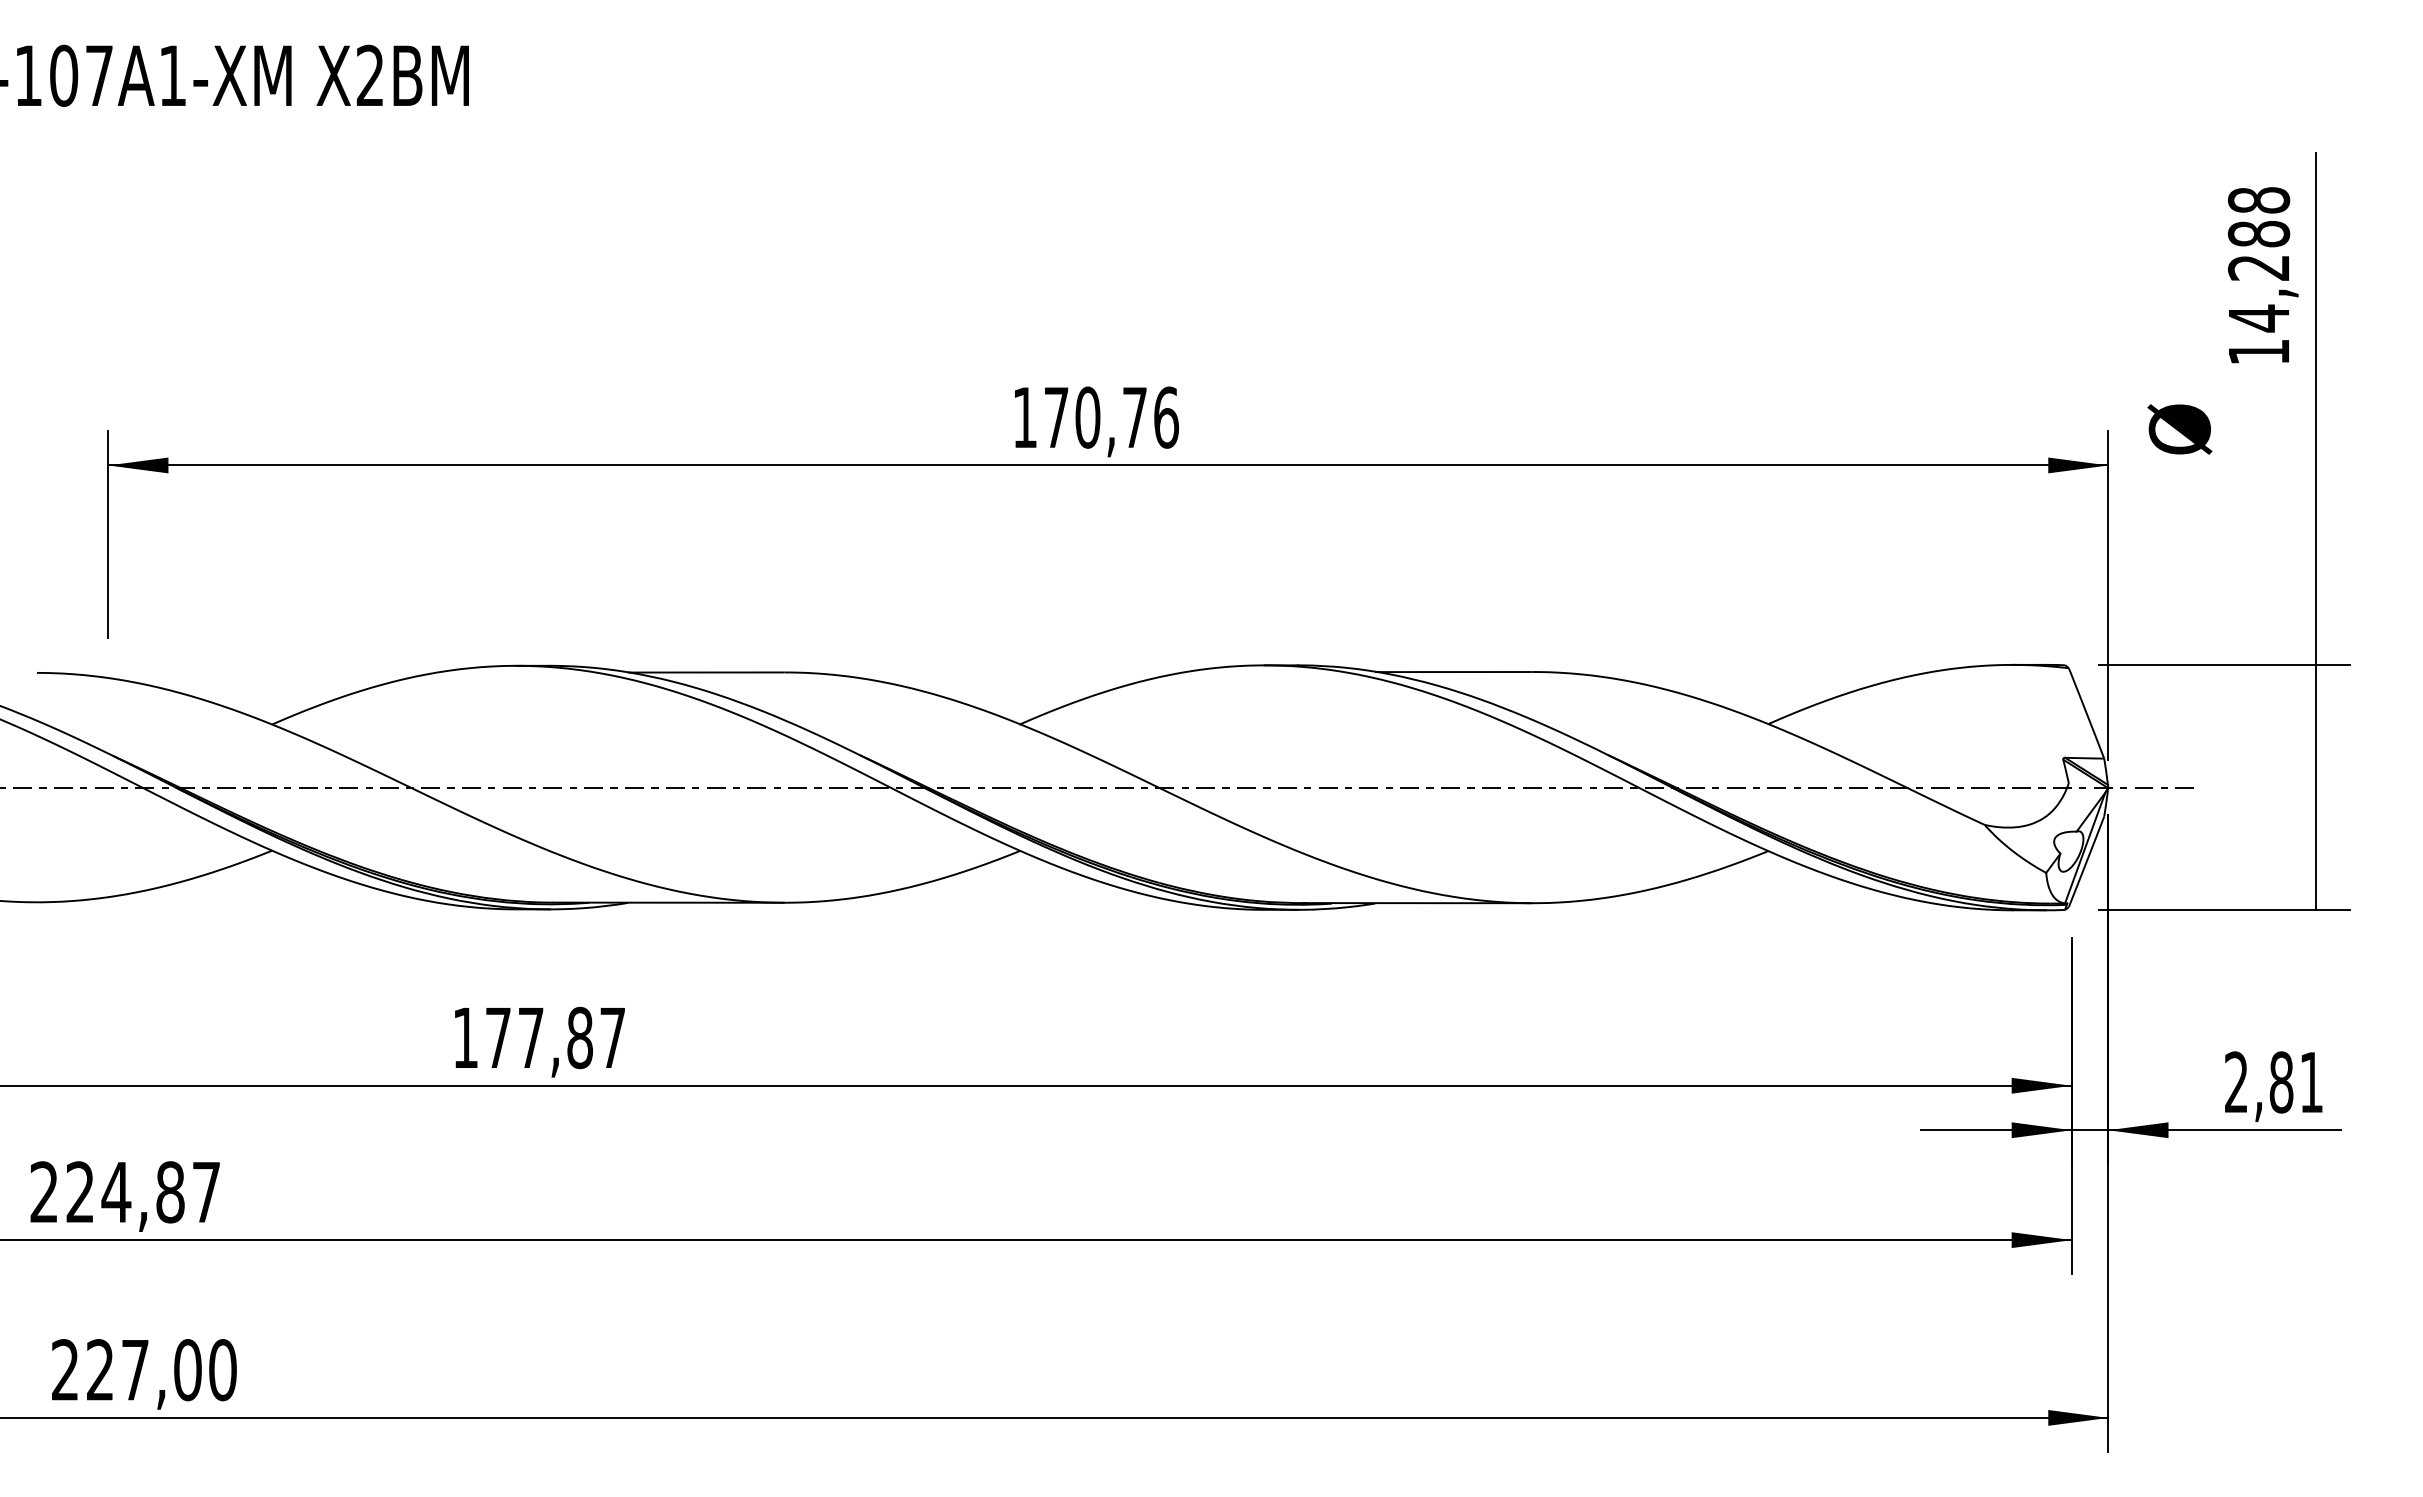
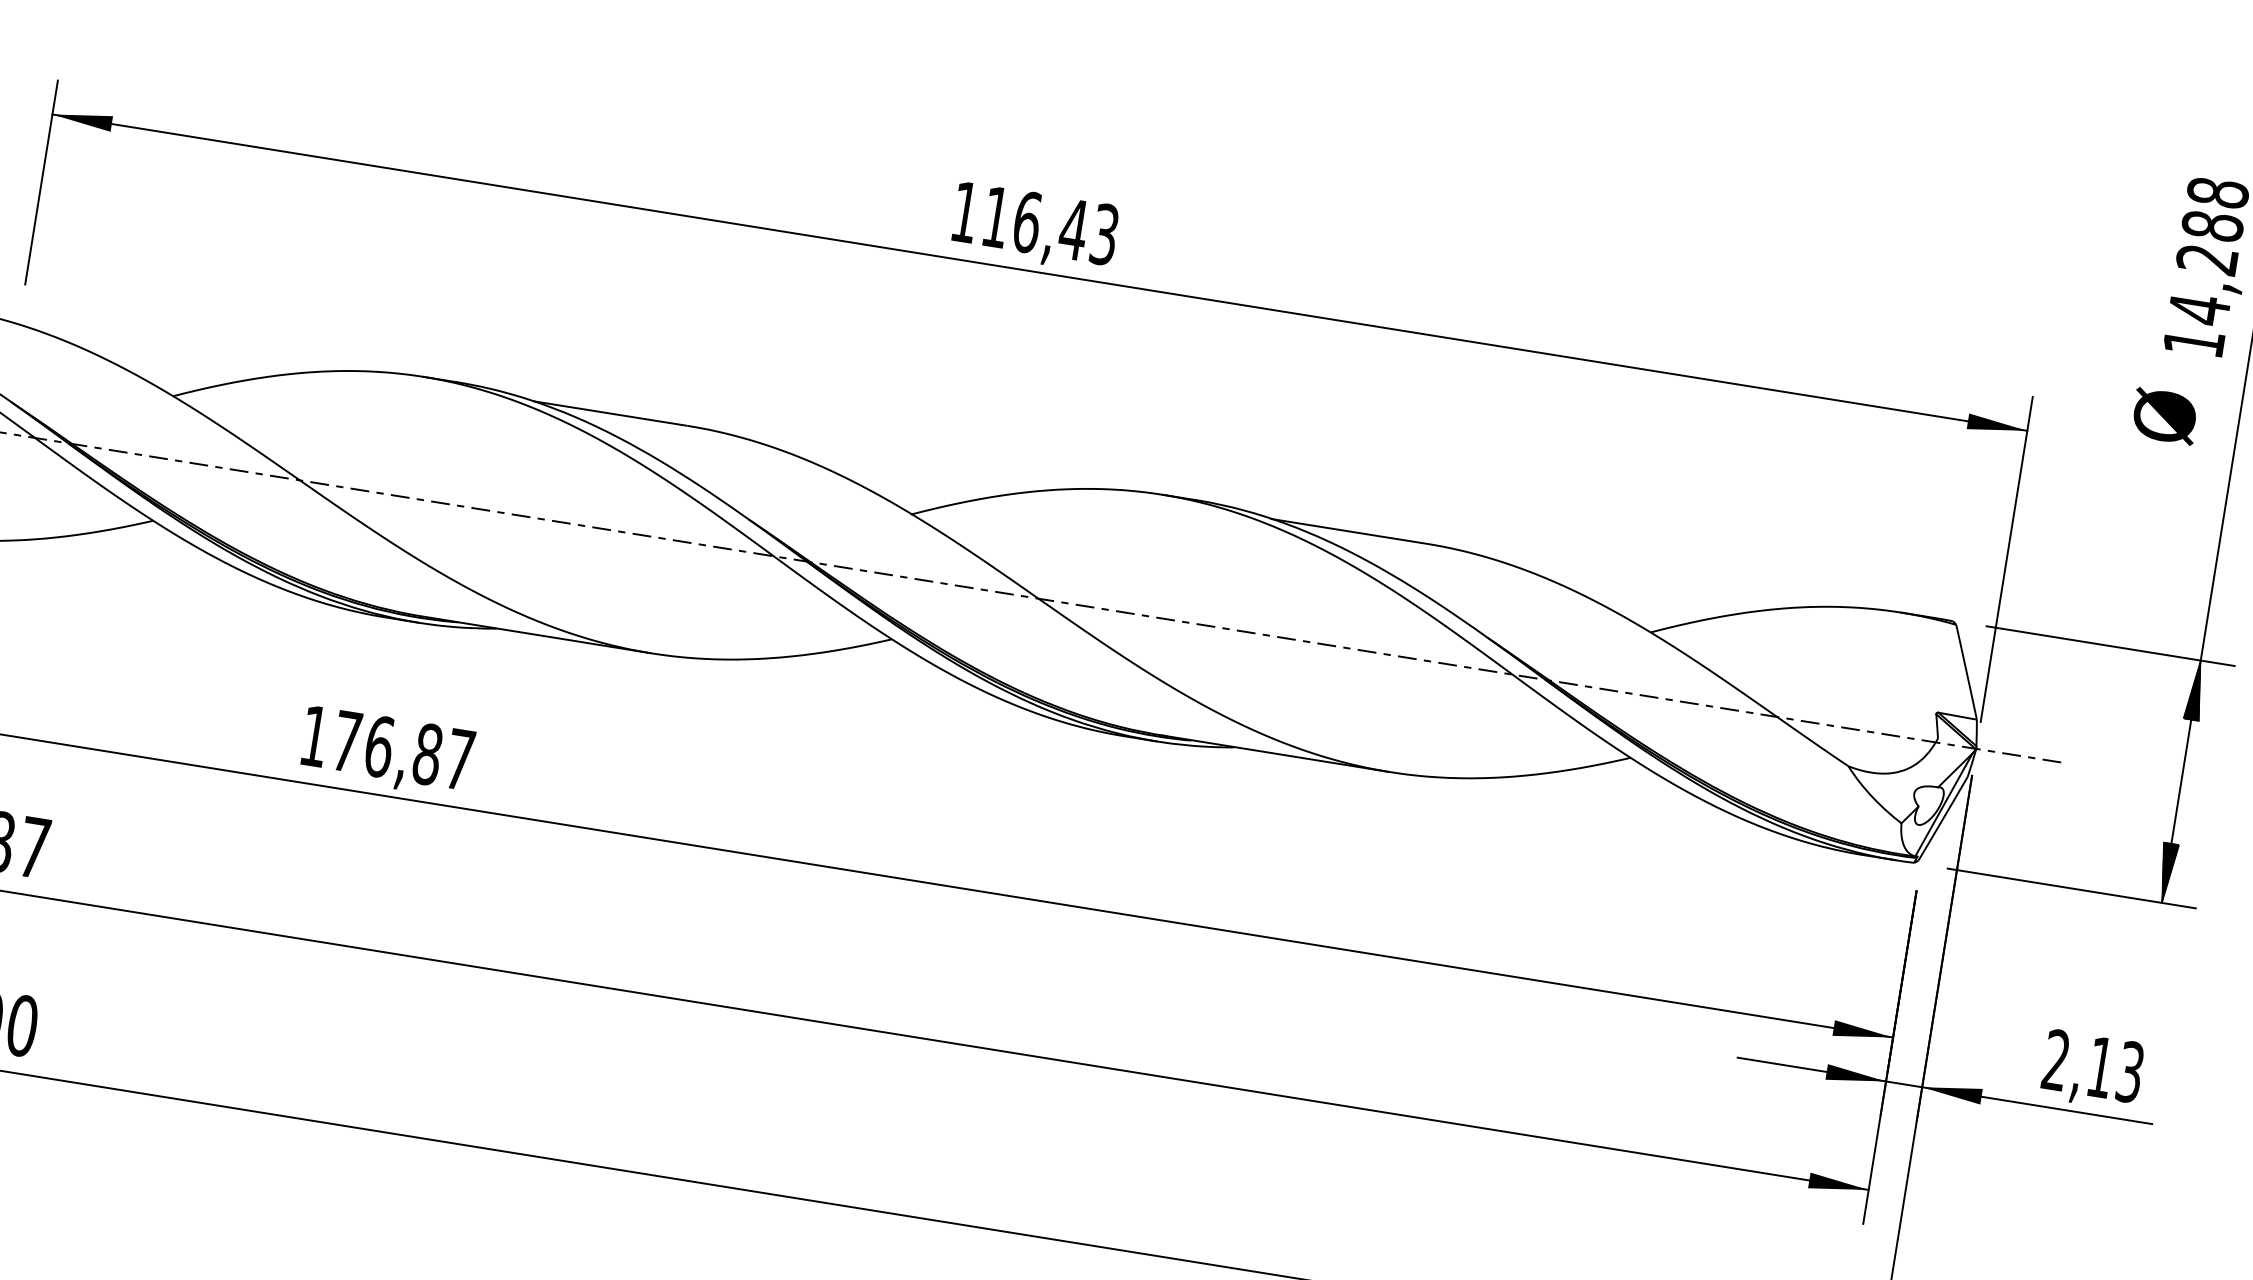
text: (1112, 417) -> (1051, 225), 170,76 -> 116,43
text: (2179, 429) -> (2164, 416), moved
hatch: (2315, 695) -> (2195, 690), added
hatch: (2315, 880) -> (2166, 873), added
text: (531, 1037) -> (379, 746), 177,87 -> 176,87
text: (2295, 1082) -> (2114, 1069), 2,81 -> 2,13

